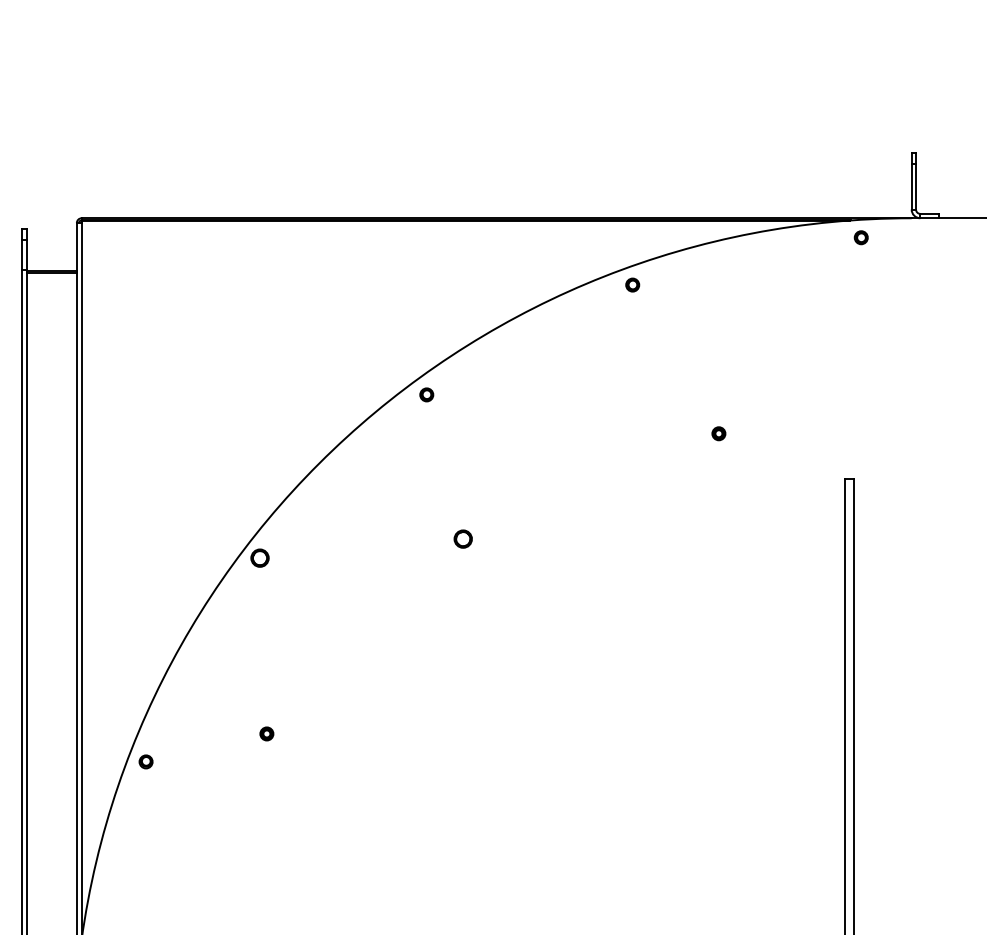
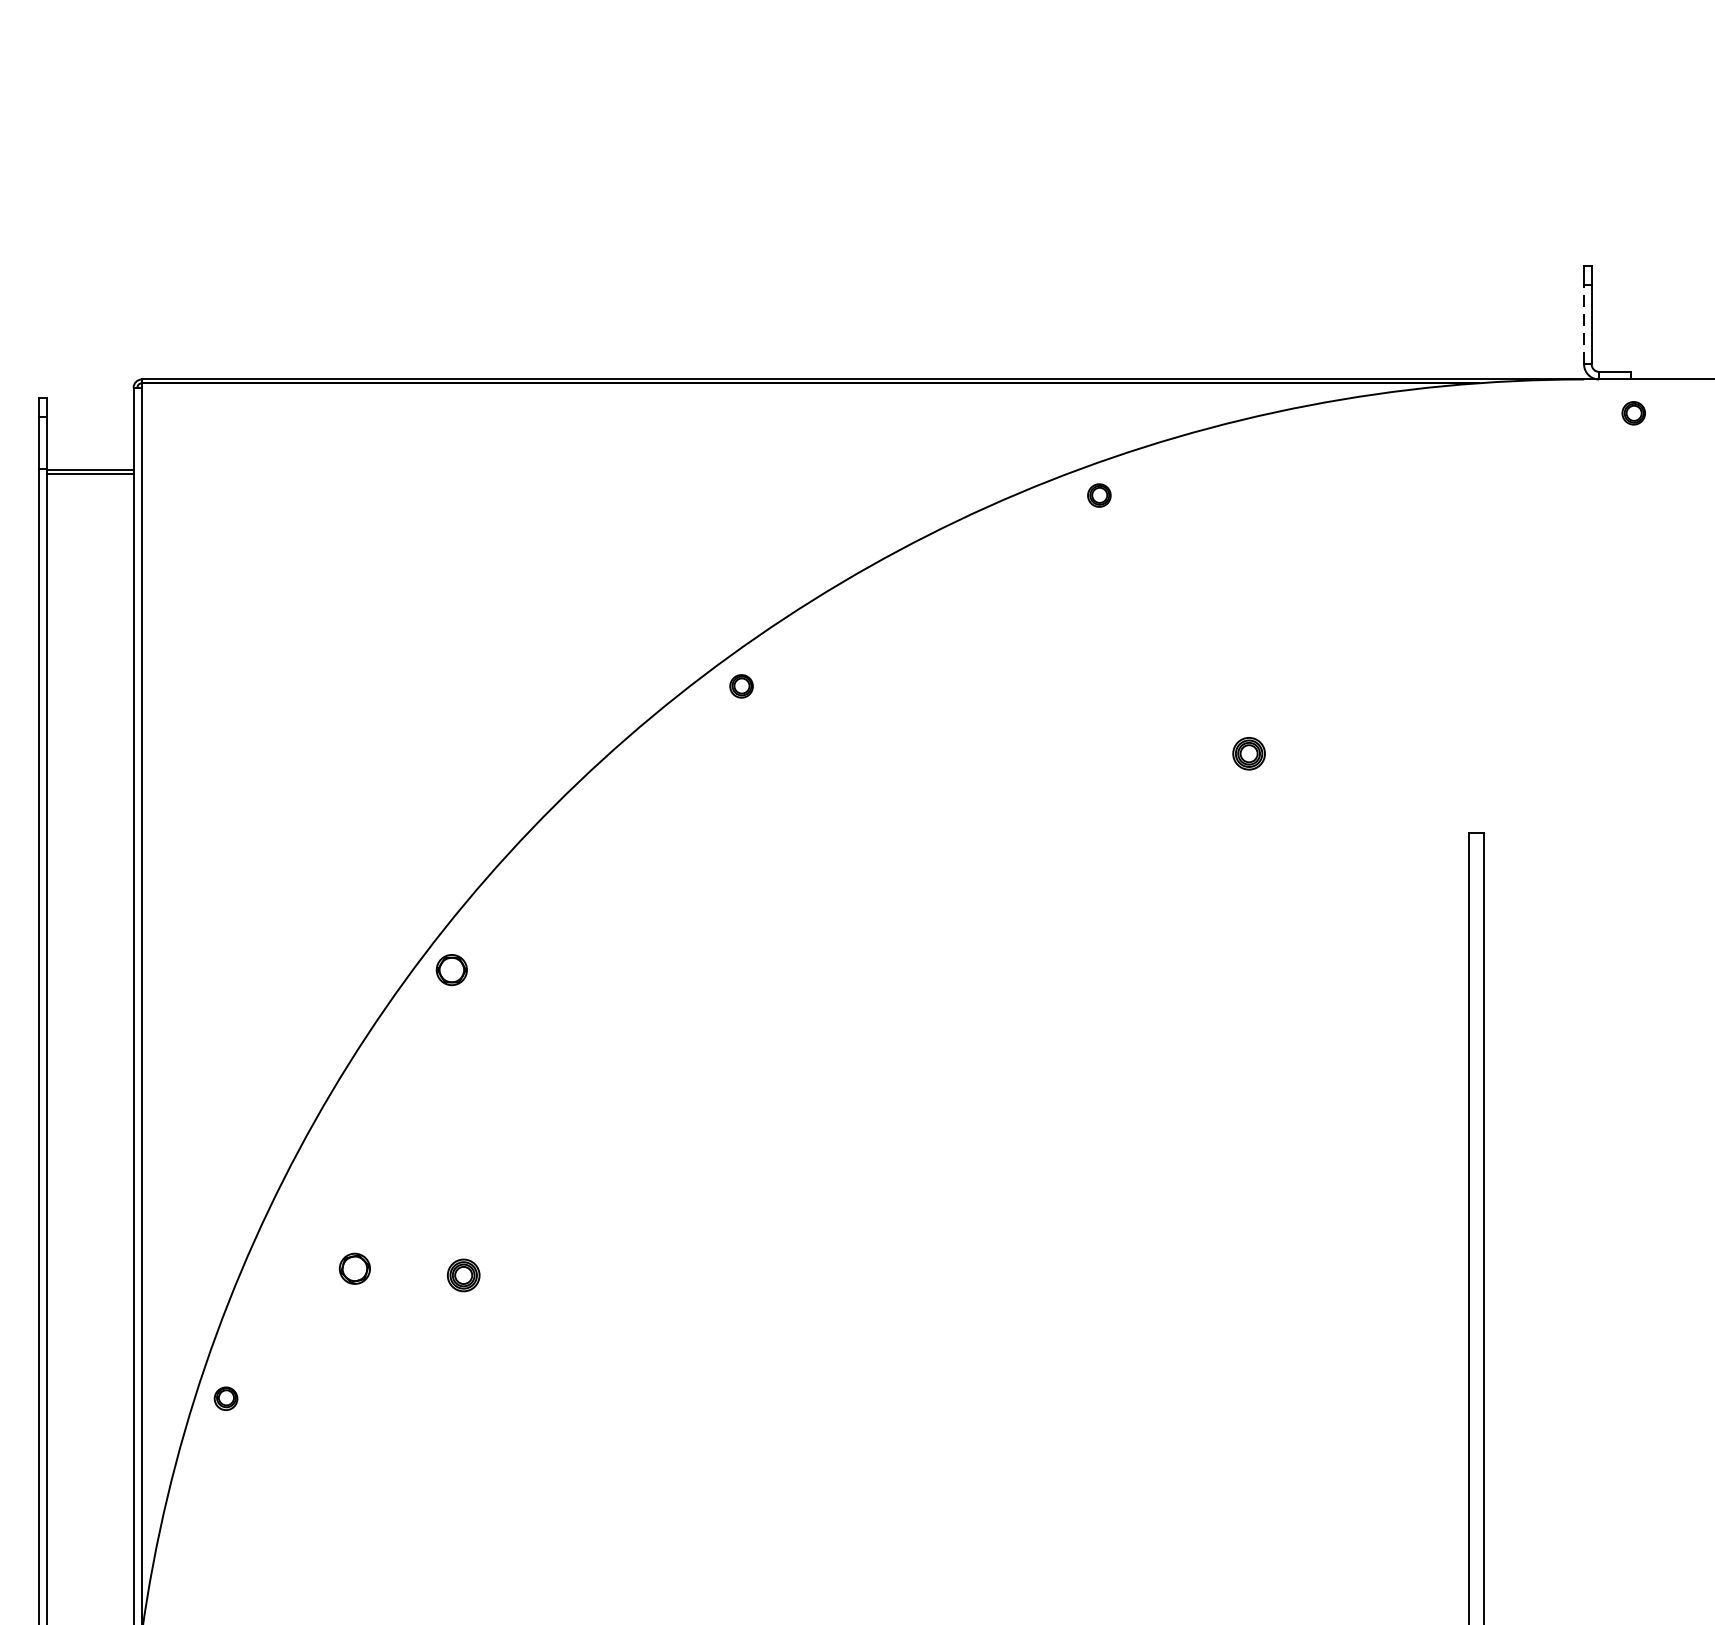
line: (911, 186) -> (1583, 324), solid -> dashed
part: (860, 237) -> (1632, 412), moved
part: (718, 433) -> (1248, 753), size x1.4
part: (462, 538) -> (353, 1267), moved
part: (266, 733) -> (463, 1274), size x1.4
part: (145, 761) -> (225, 1398), moved

